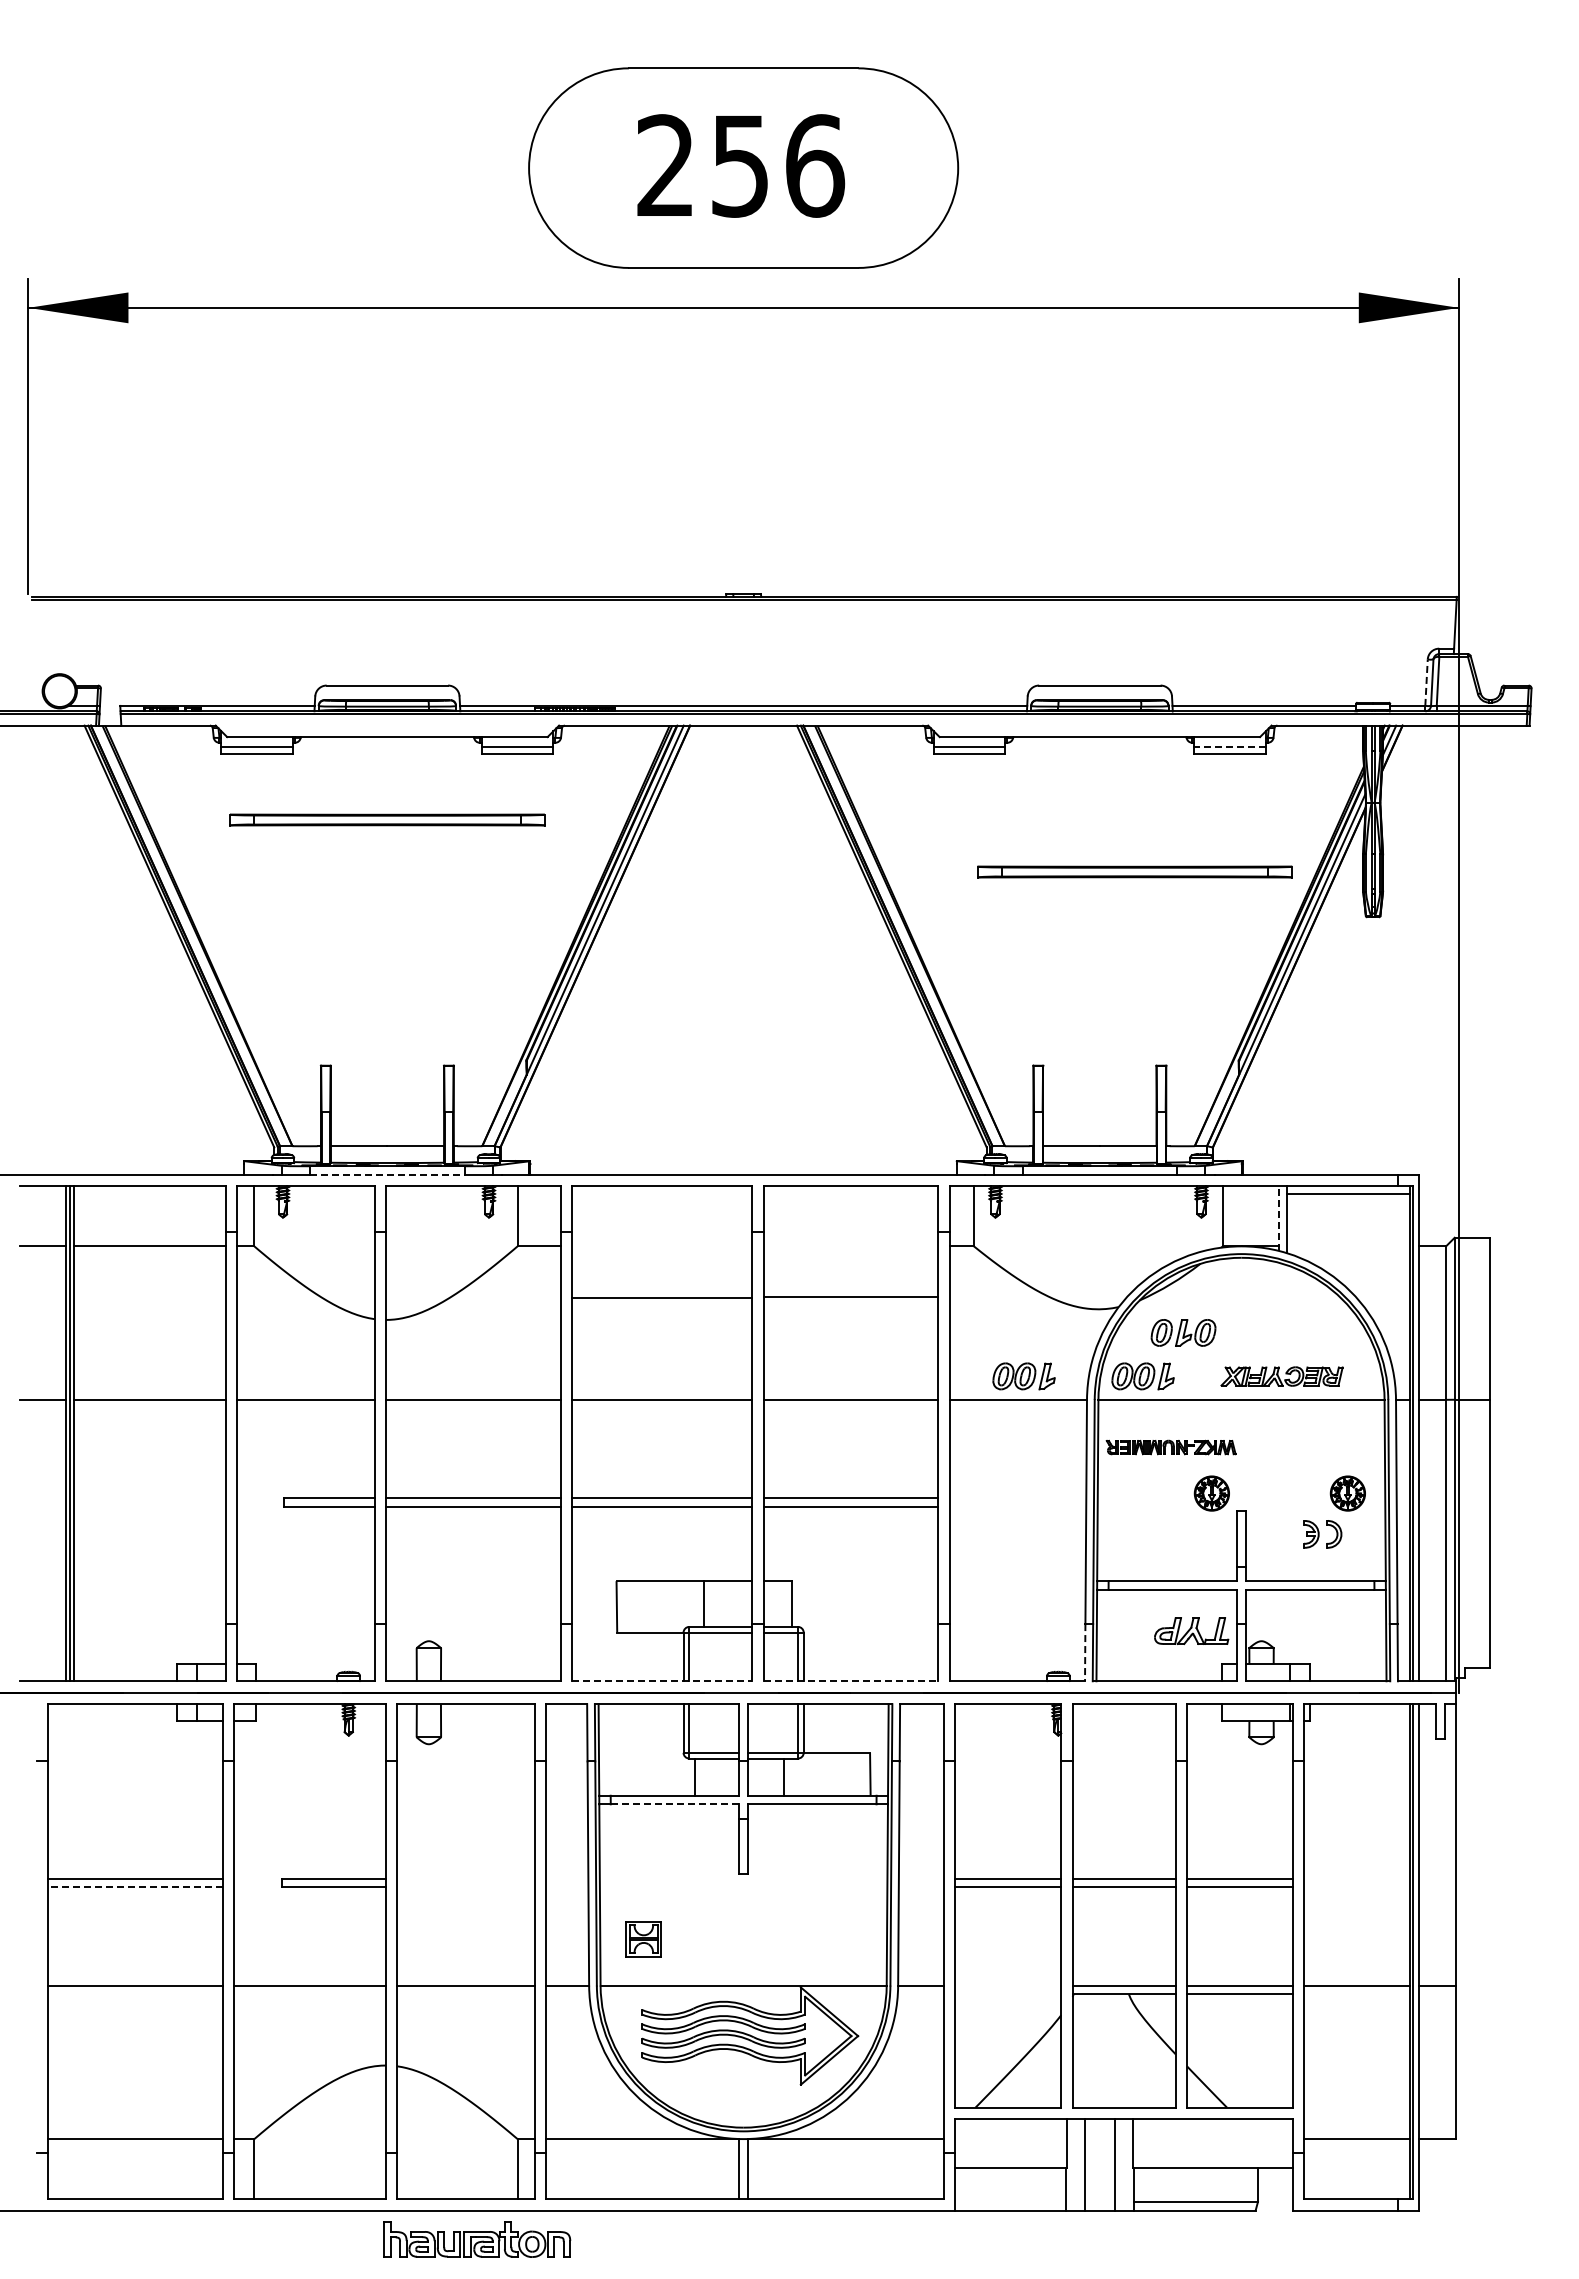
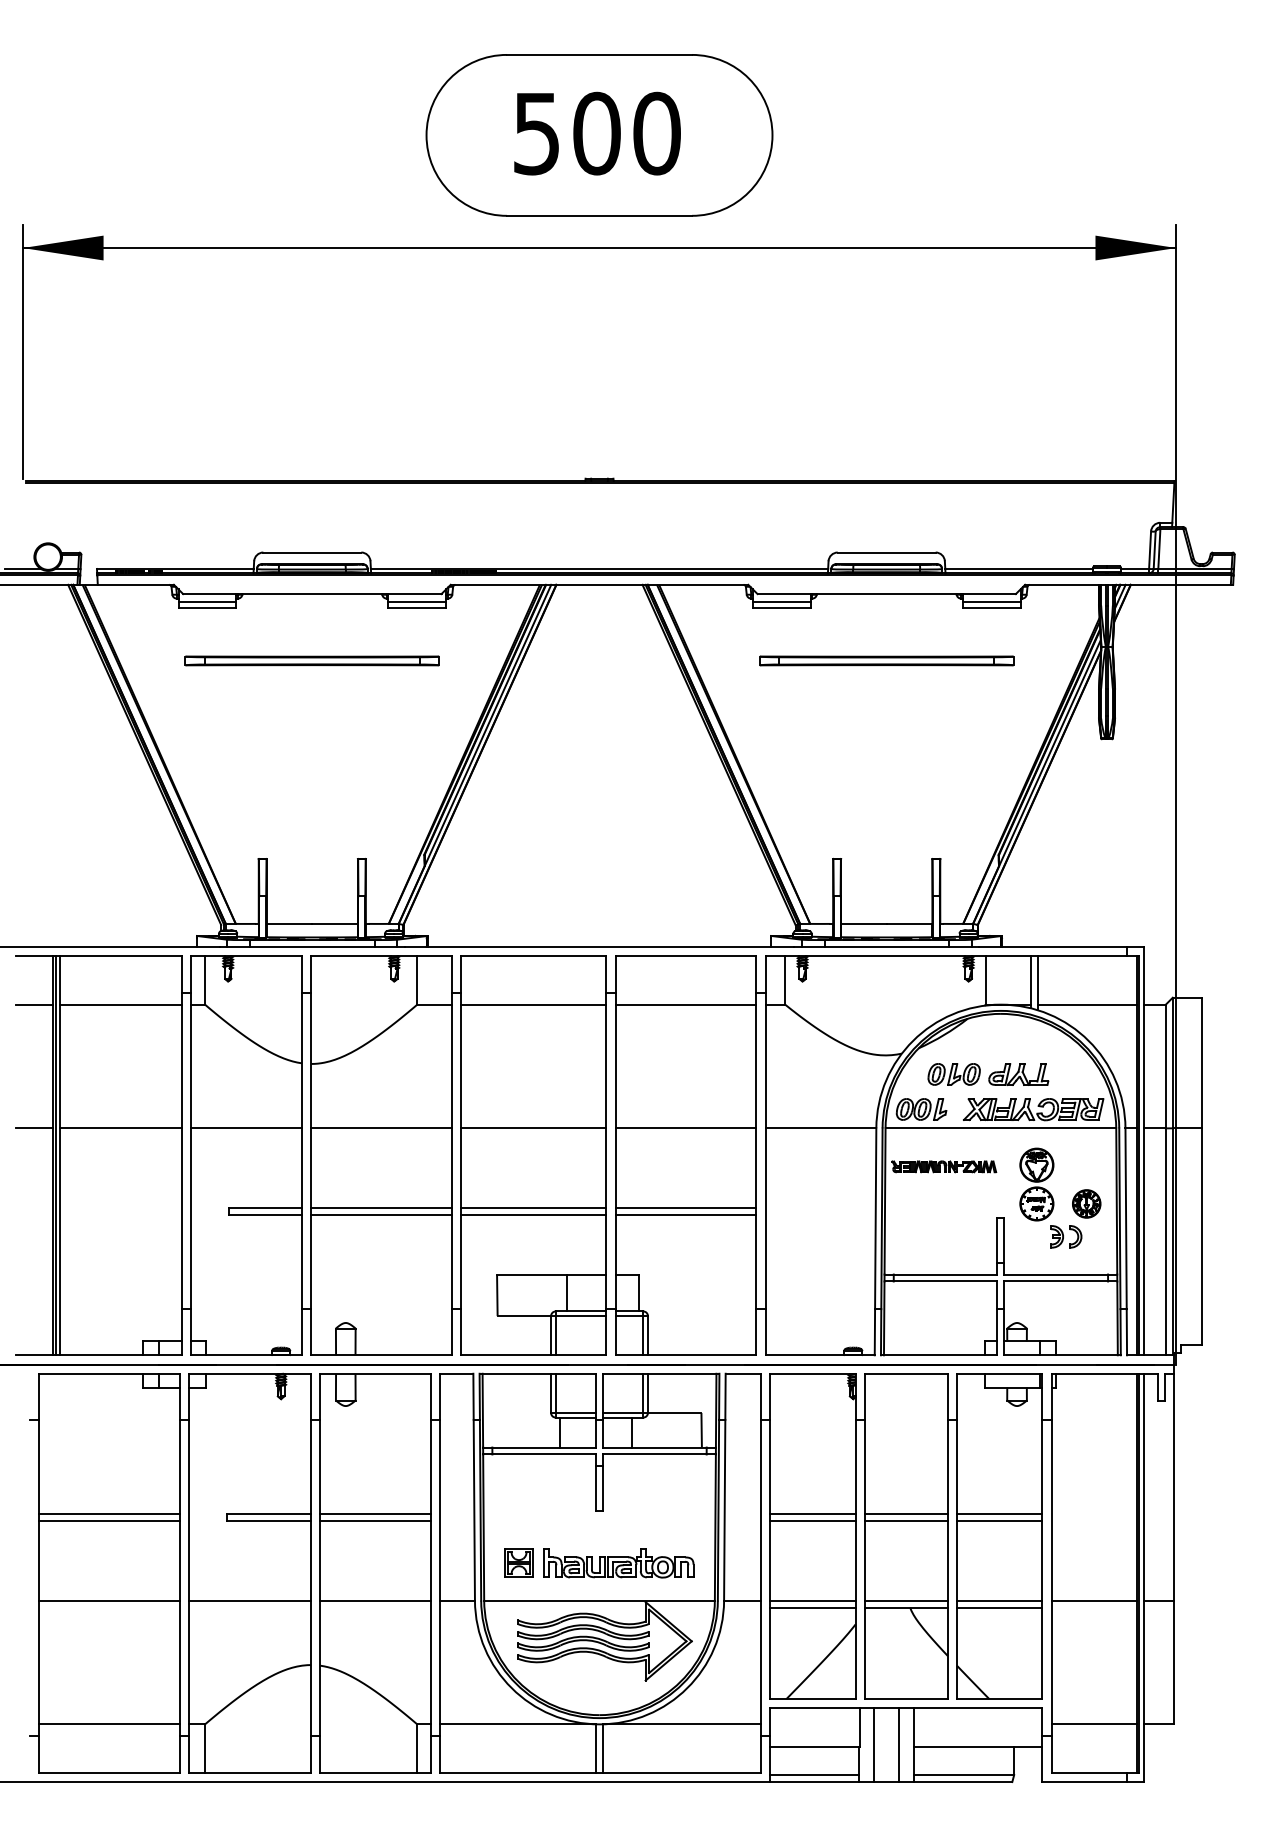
text: (741, 165) -> (597, 133), 256 -> 500
line: (1426, 682) -> (1150, 550), dashed -> solid
line: (28, 705) -> (22, 568), added
line: (1230, 746) -> (992, 601), dashed -> solid
part: (1134, 871) -> (886, 660), moved
line: (387, 1174) -> (312, 946), dashed -> solid
line: (1348, 1194) -> (1087, 1004), moved
line: (1278, 1218) -> (1030, 982), dashed -> solid
line: (850, 1297) -> (685, 1004), moved
line: (661, 1298) -> (533, 1004), moved
part: (1023, 1376) -> (825, 1109), removed
part: (1281, 1376) -> (1033, 1109), size x1.43
part: (1285, 1469) -> (1036, 1184), added
part: (1211, 1493) -> (976, 1203), removed
part: (1191, 1630) -> (1018, 1074), moved
line: (1085, 1652) -> (875, 1332), dashed -> solid
line: (662, 1681) -> (534, 1355), dashed -> solid
line: (851, 1681) -> (686, 1355), dashed -> solid
line: (675, 1804) -> (544, 1454), dashed -> solid
line: (465, 1878) -> (375, 1514), added
line: (135, 1887) -> (109, 1521), dashed -> solid
line: (465, 1887) -> (375, 1521), added
line: (1008, 1985) -> (813, 1600), added
line: (1008, 1994) -> (813, 1607), added
line: (1010, 2202) -> (814, 1775), added
part: (477, 2239) -> (618, 1563), moved

